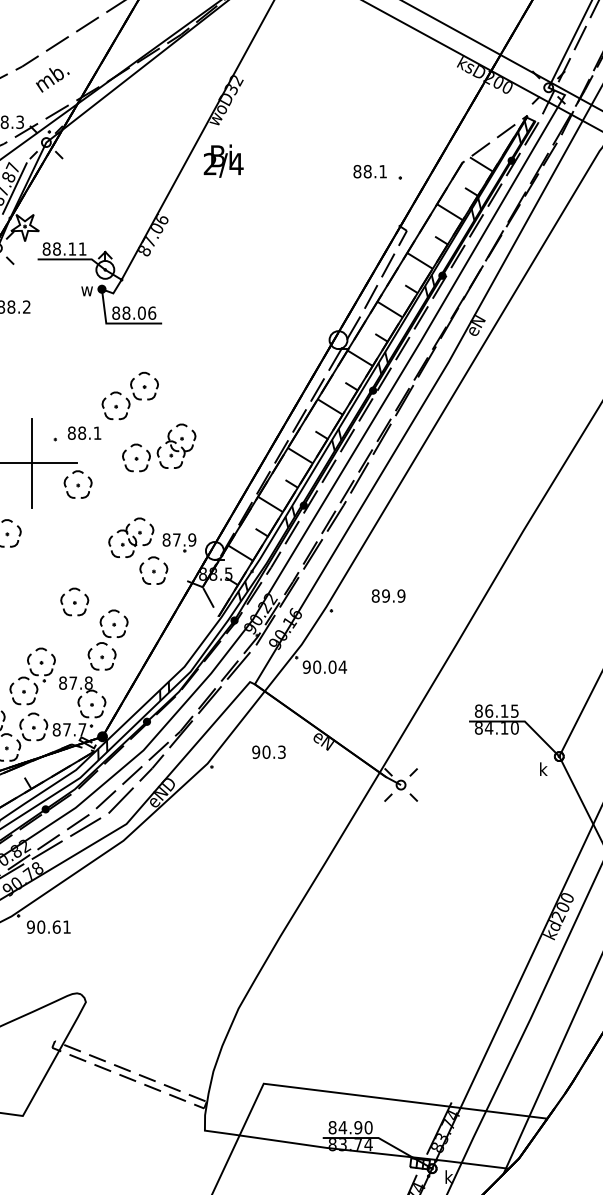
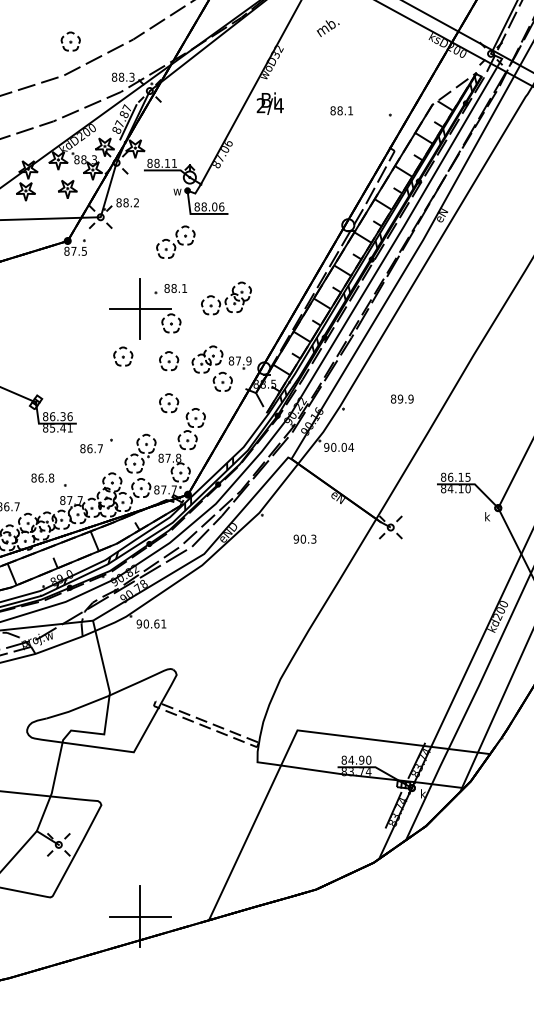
text: (51, 79) -> (327, 28), moved
text: (369, 171) -> (341, 110), moved
part: (129, 394) -> (175, 241), moved
part: (75, 540) -> (169, 361), added
text: (388, 595) -> (402, 398), moved
text: (268, 751) -> (304, 538), moved

